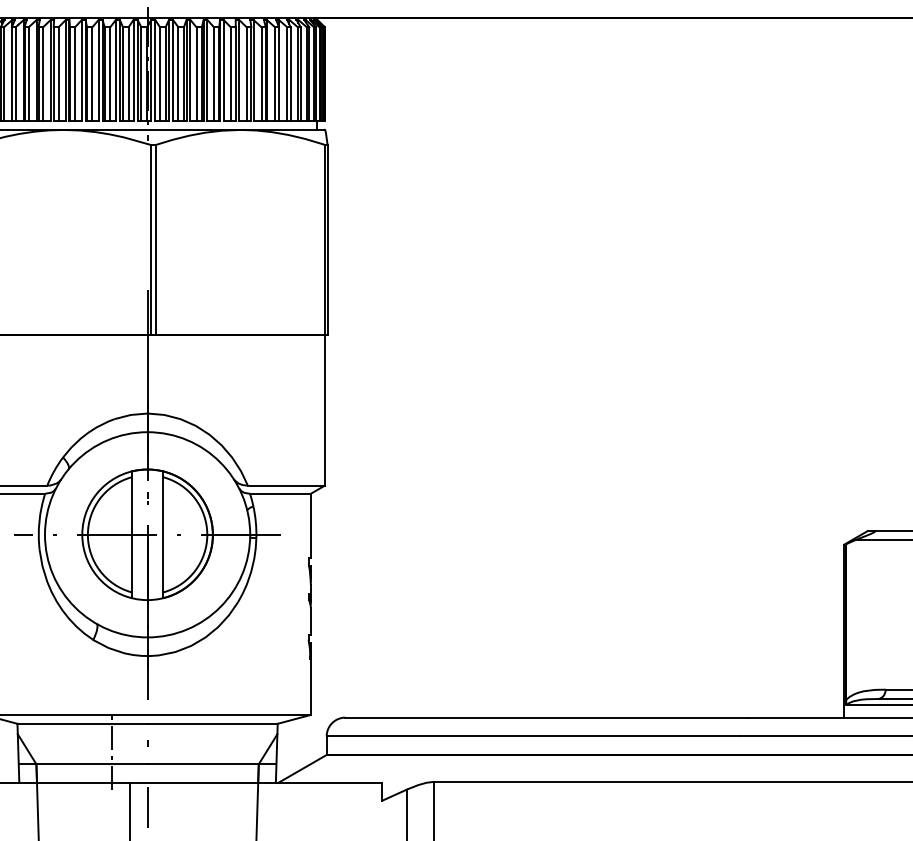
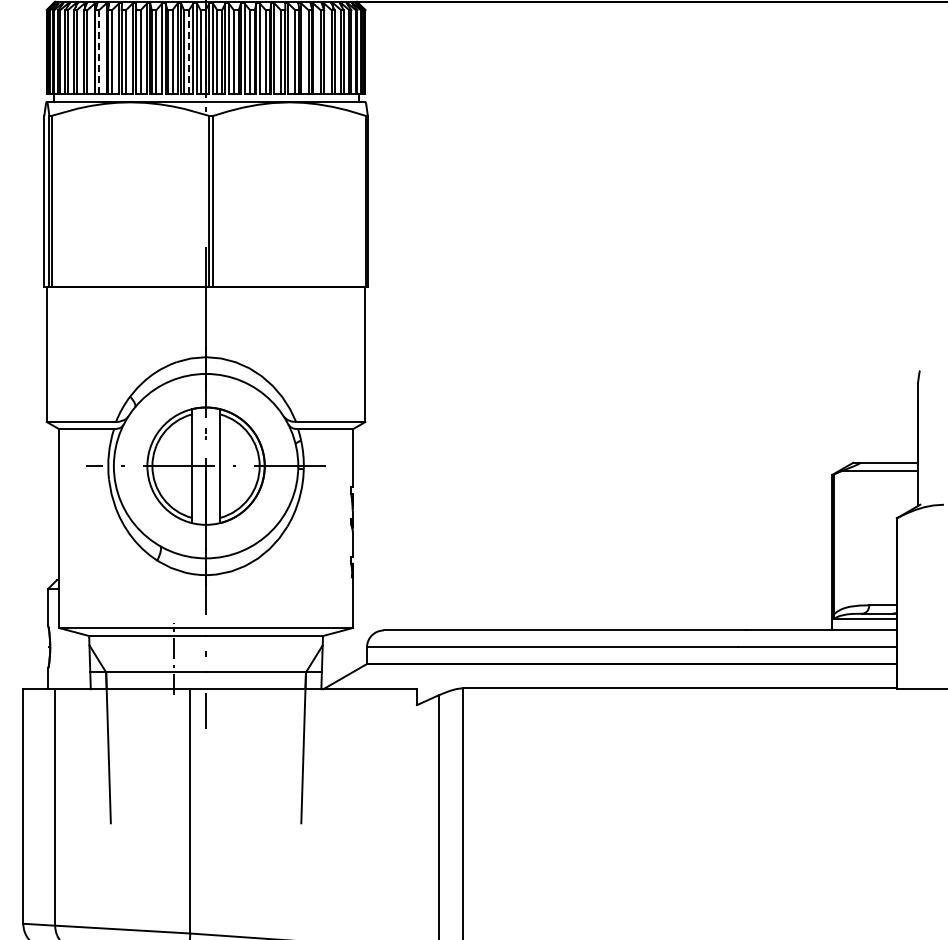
line: (28, 74) -> (99, 52), solid -> dashed
line: (128, 74) -> (188, 52), solid -> dashed

